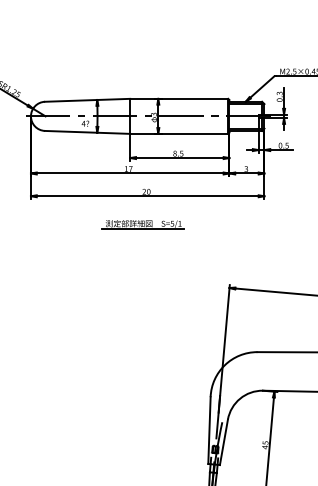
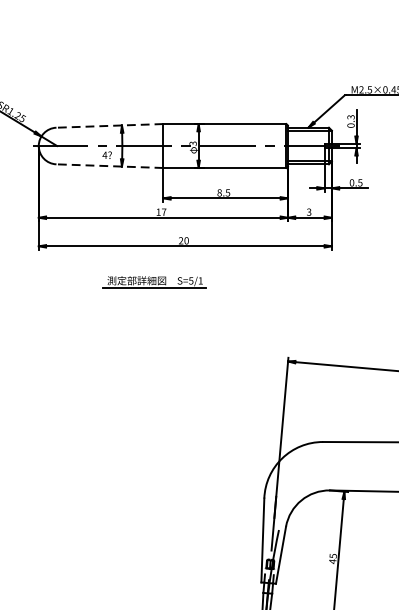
line: (87, 100) -> (109, 126), solid -> dashed
line: (87, 132) -> (109, 166), solid -> dashed
part: (142, 224) -> (153, 281), moved

